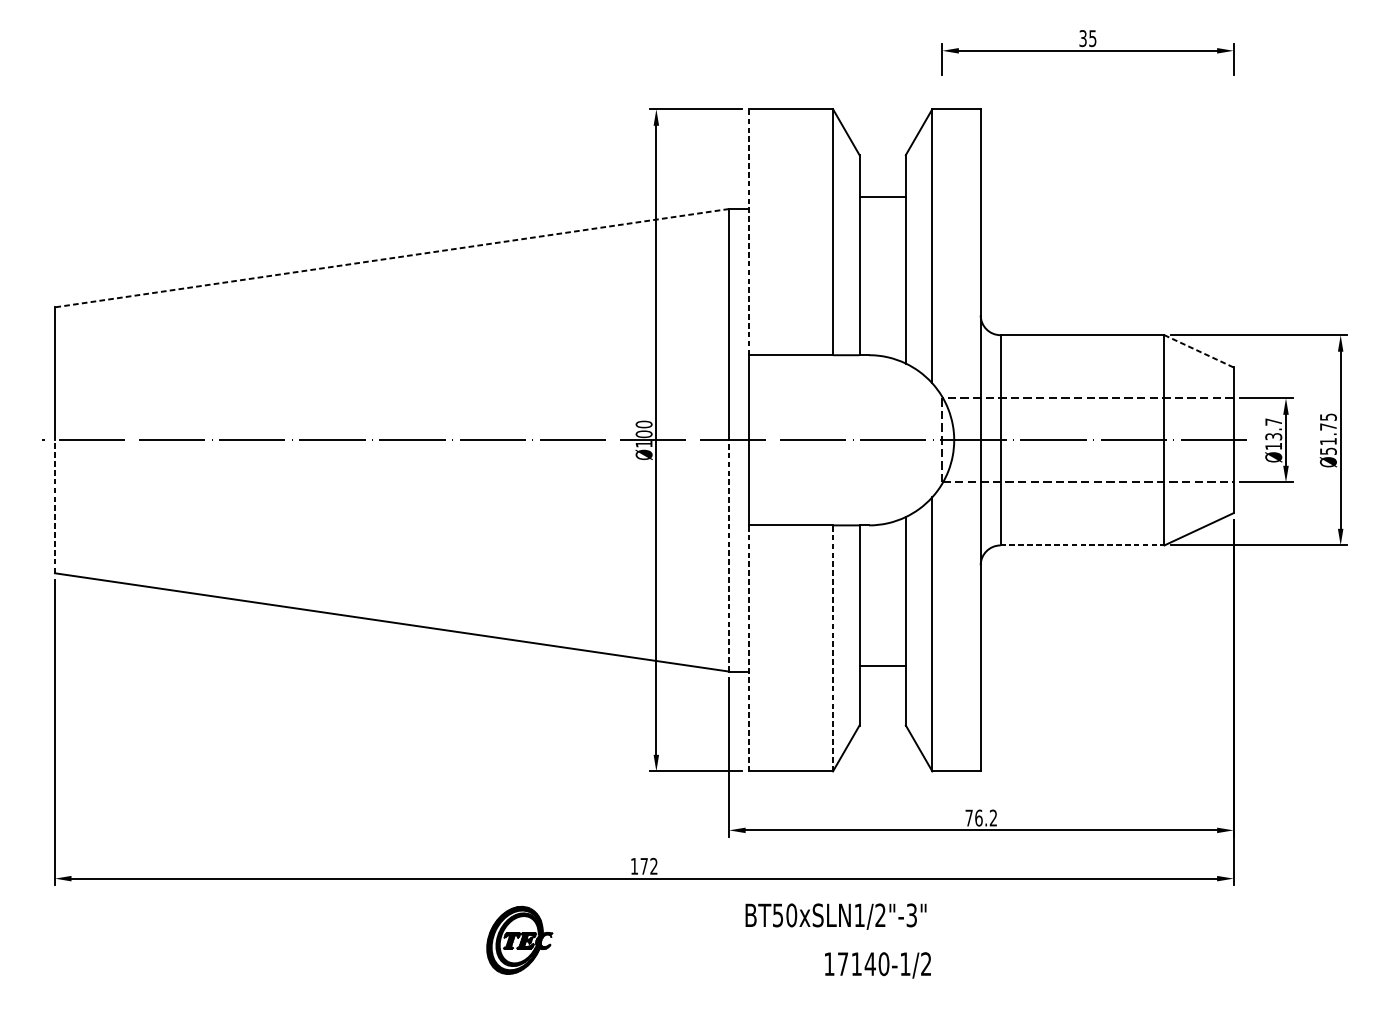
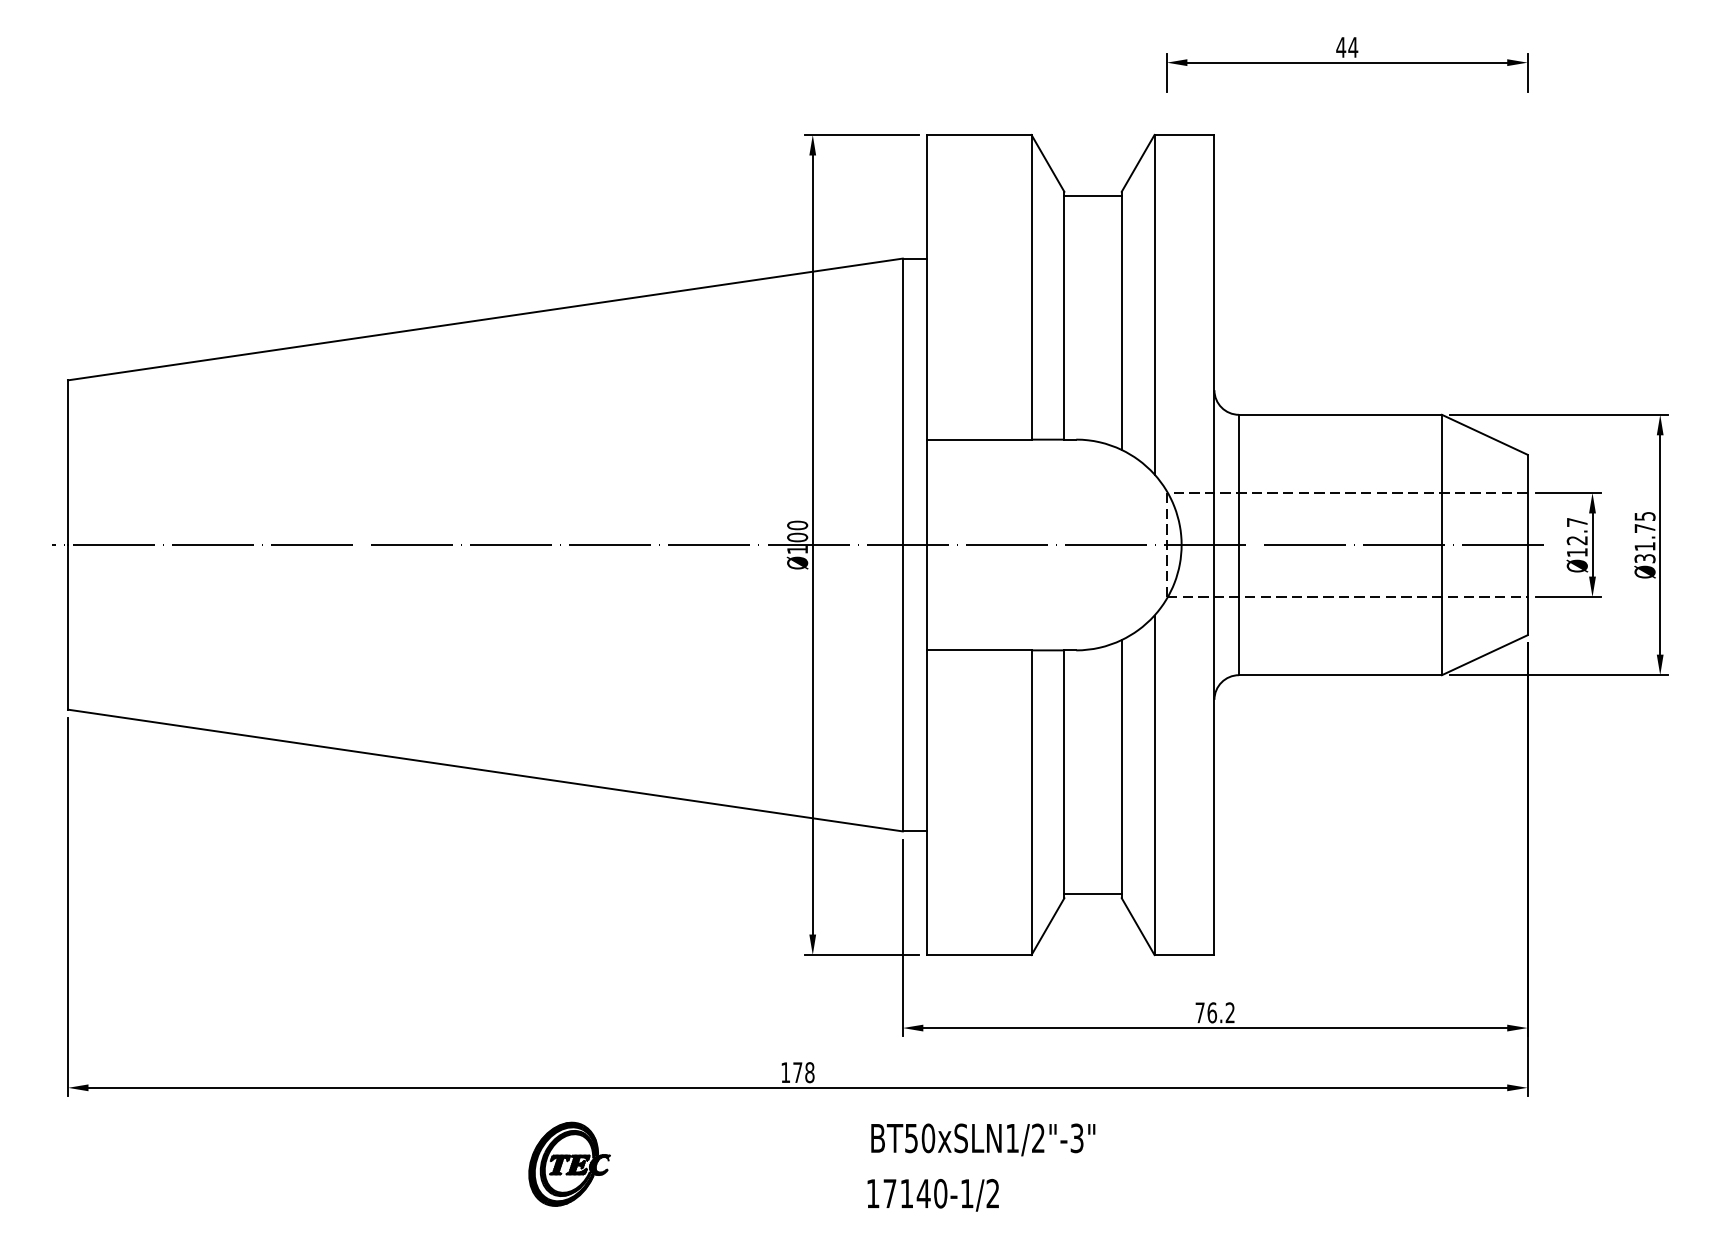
text: (1088, 38) -> (1347, 47), 35 -> 44
line: (882, 196) -> (1092, 196), moved
line: (749, 231) -> (927, 286), dashed -> solid
line: (392, 258) -> (485, 319), dashed -> solid
line: (1198, 351) -> (1484, 434), dashed -> solid
text: (1273, 436) -> (1577, 540), Ø13.7 -> Ø12.7
text: (1327, 451) -> (1644, 558), Ø51.75 -> Ø31.75
line: (55, 506) -> (68, 626), dashed -> solid
line: (1083, 545) -> (1341, 675), dashed -> solid
line: (728, 555) -> (902, 687), dashed -> solid
line: (749, 648) -> (927, 802), dashed -> solid
line: (832, 648) -> (1031, 802), dashed -> solid
line: (882, 666) -> (1092, 893), moved
text: (653, 866) -> (809, 1072), 172 -> 178
text: (836, 916) -> (983, 1139), moved
part: (519, 939) -> (569, 1163), moved
text: (877, 965) -> (932, 1195), moved

